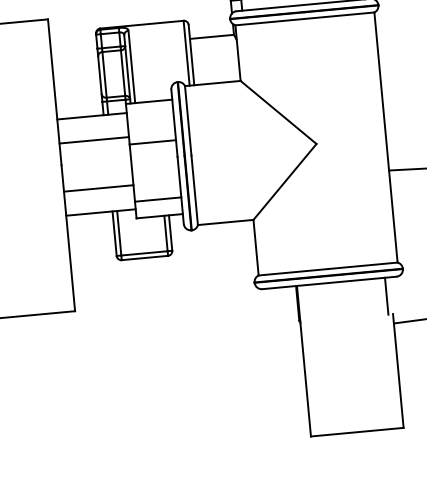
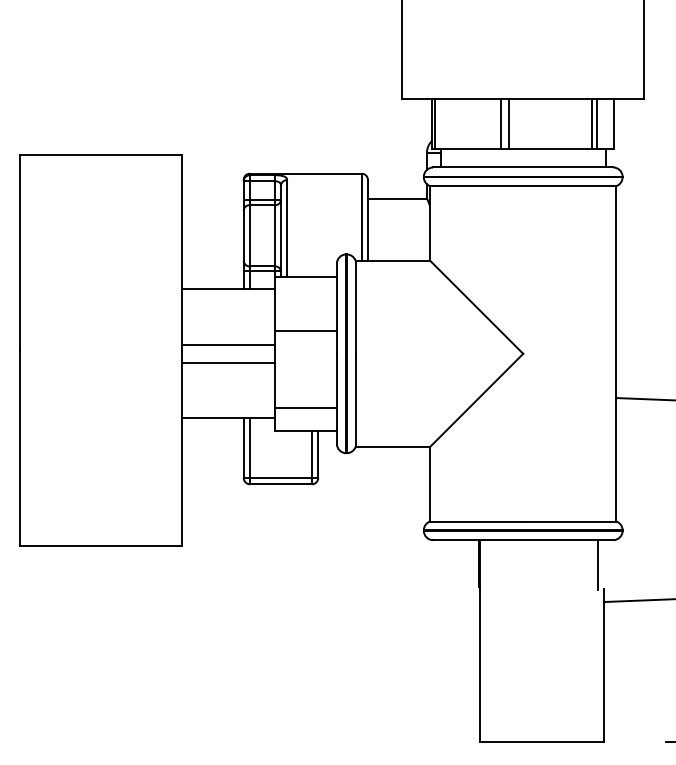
line: (93, 140) -> (227, 344), moved
line: (98, 188) -> (227, 363), moved

